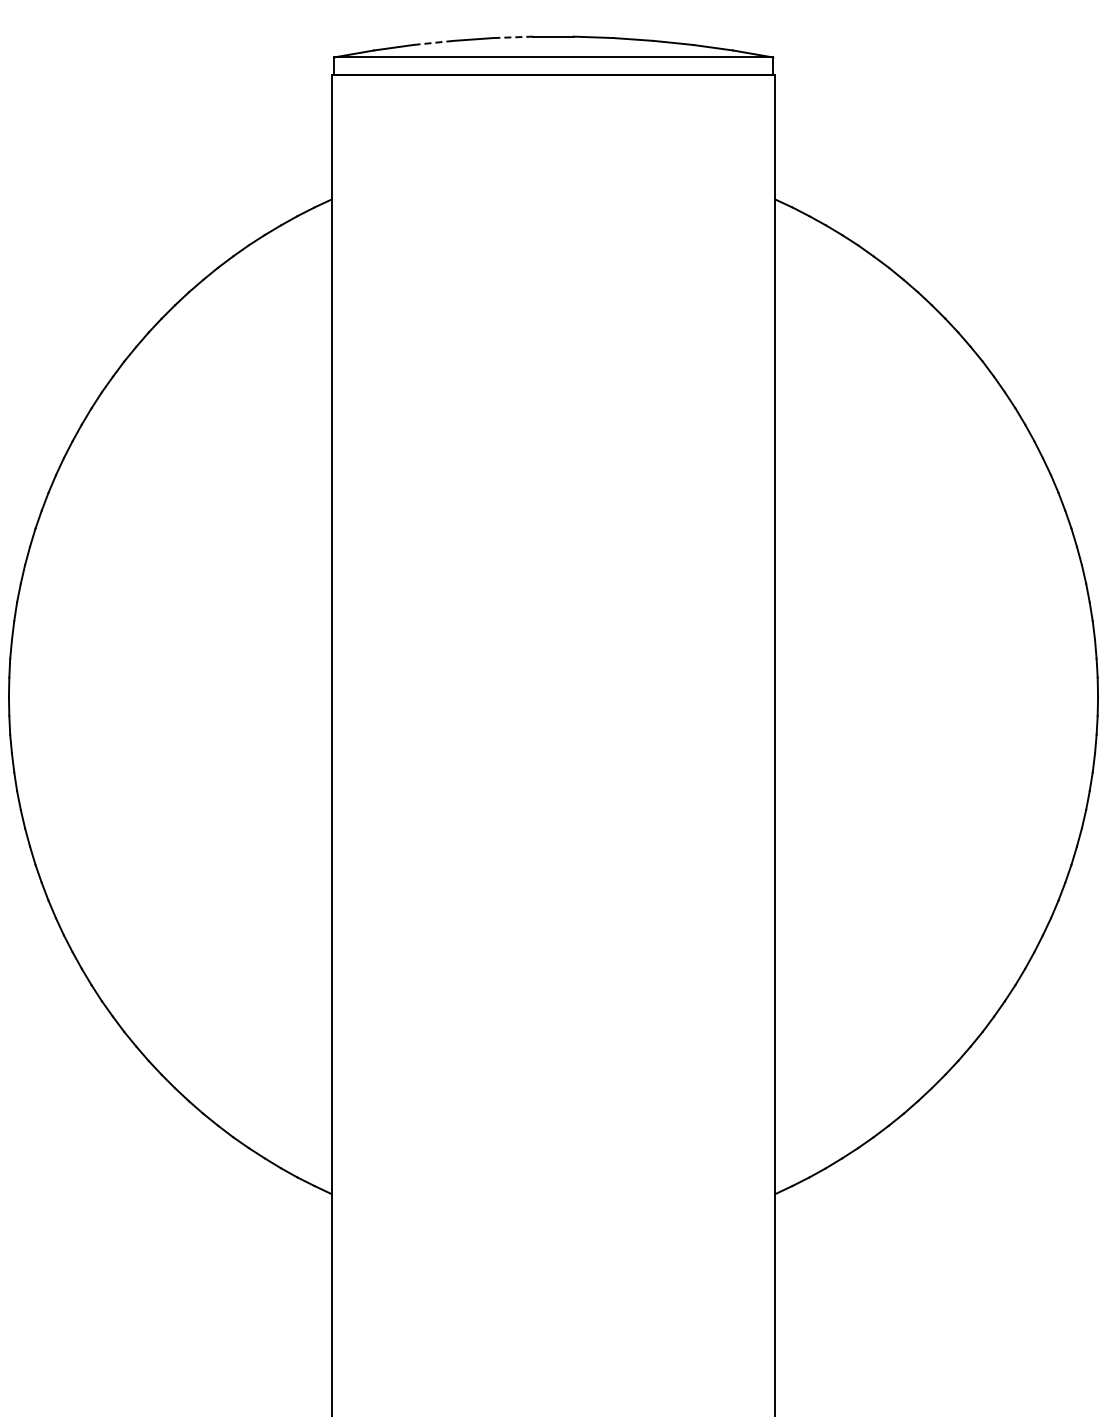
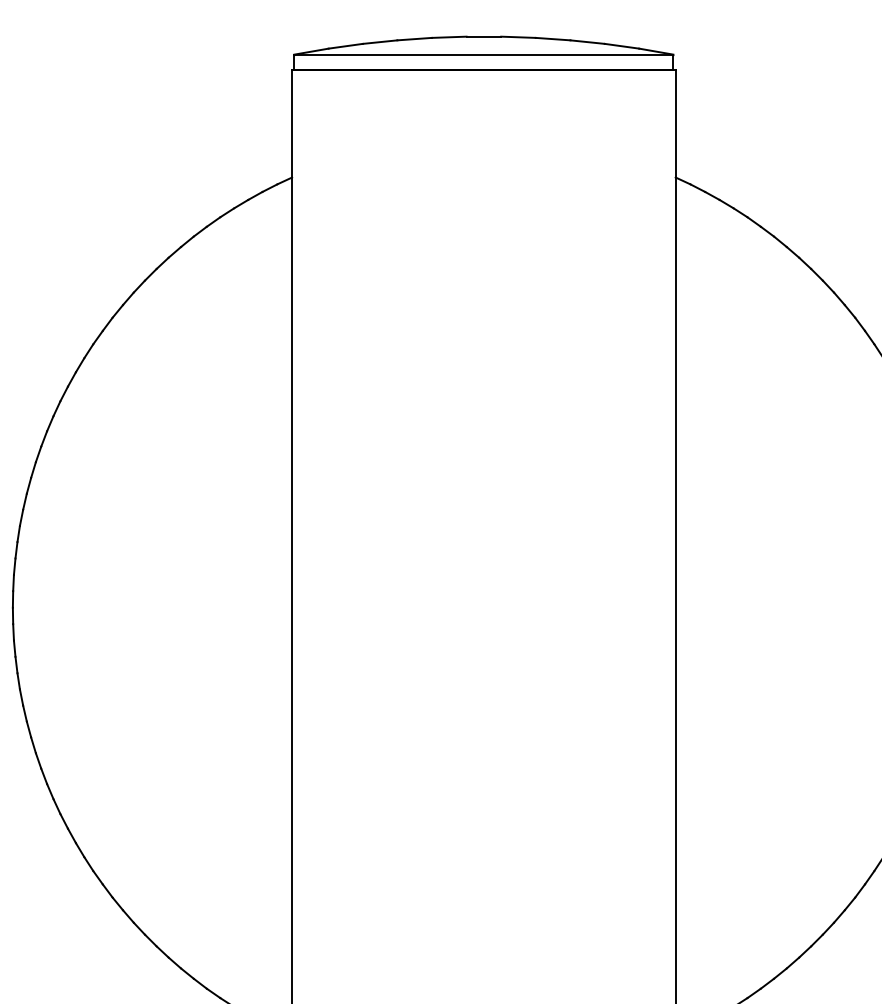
line: (513, 37) -> (449, 37), dashed -> solid
line: (434, 42) -> (380, 41), dashed -> solid

